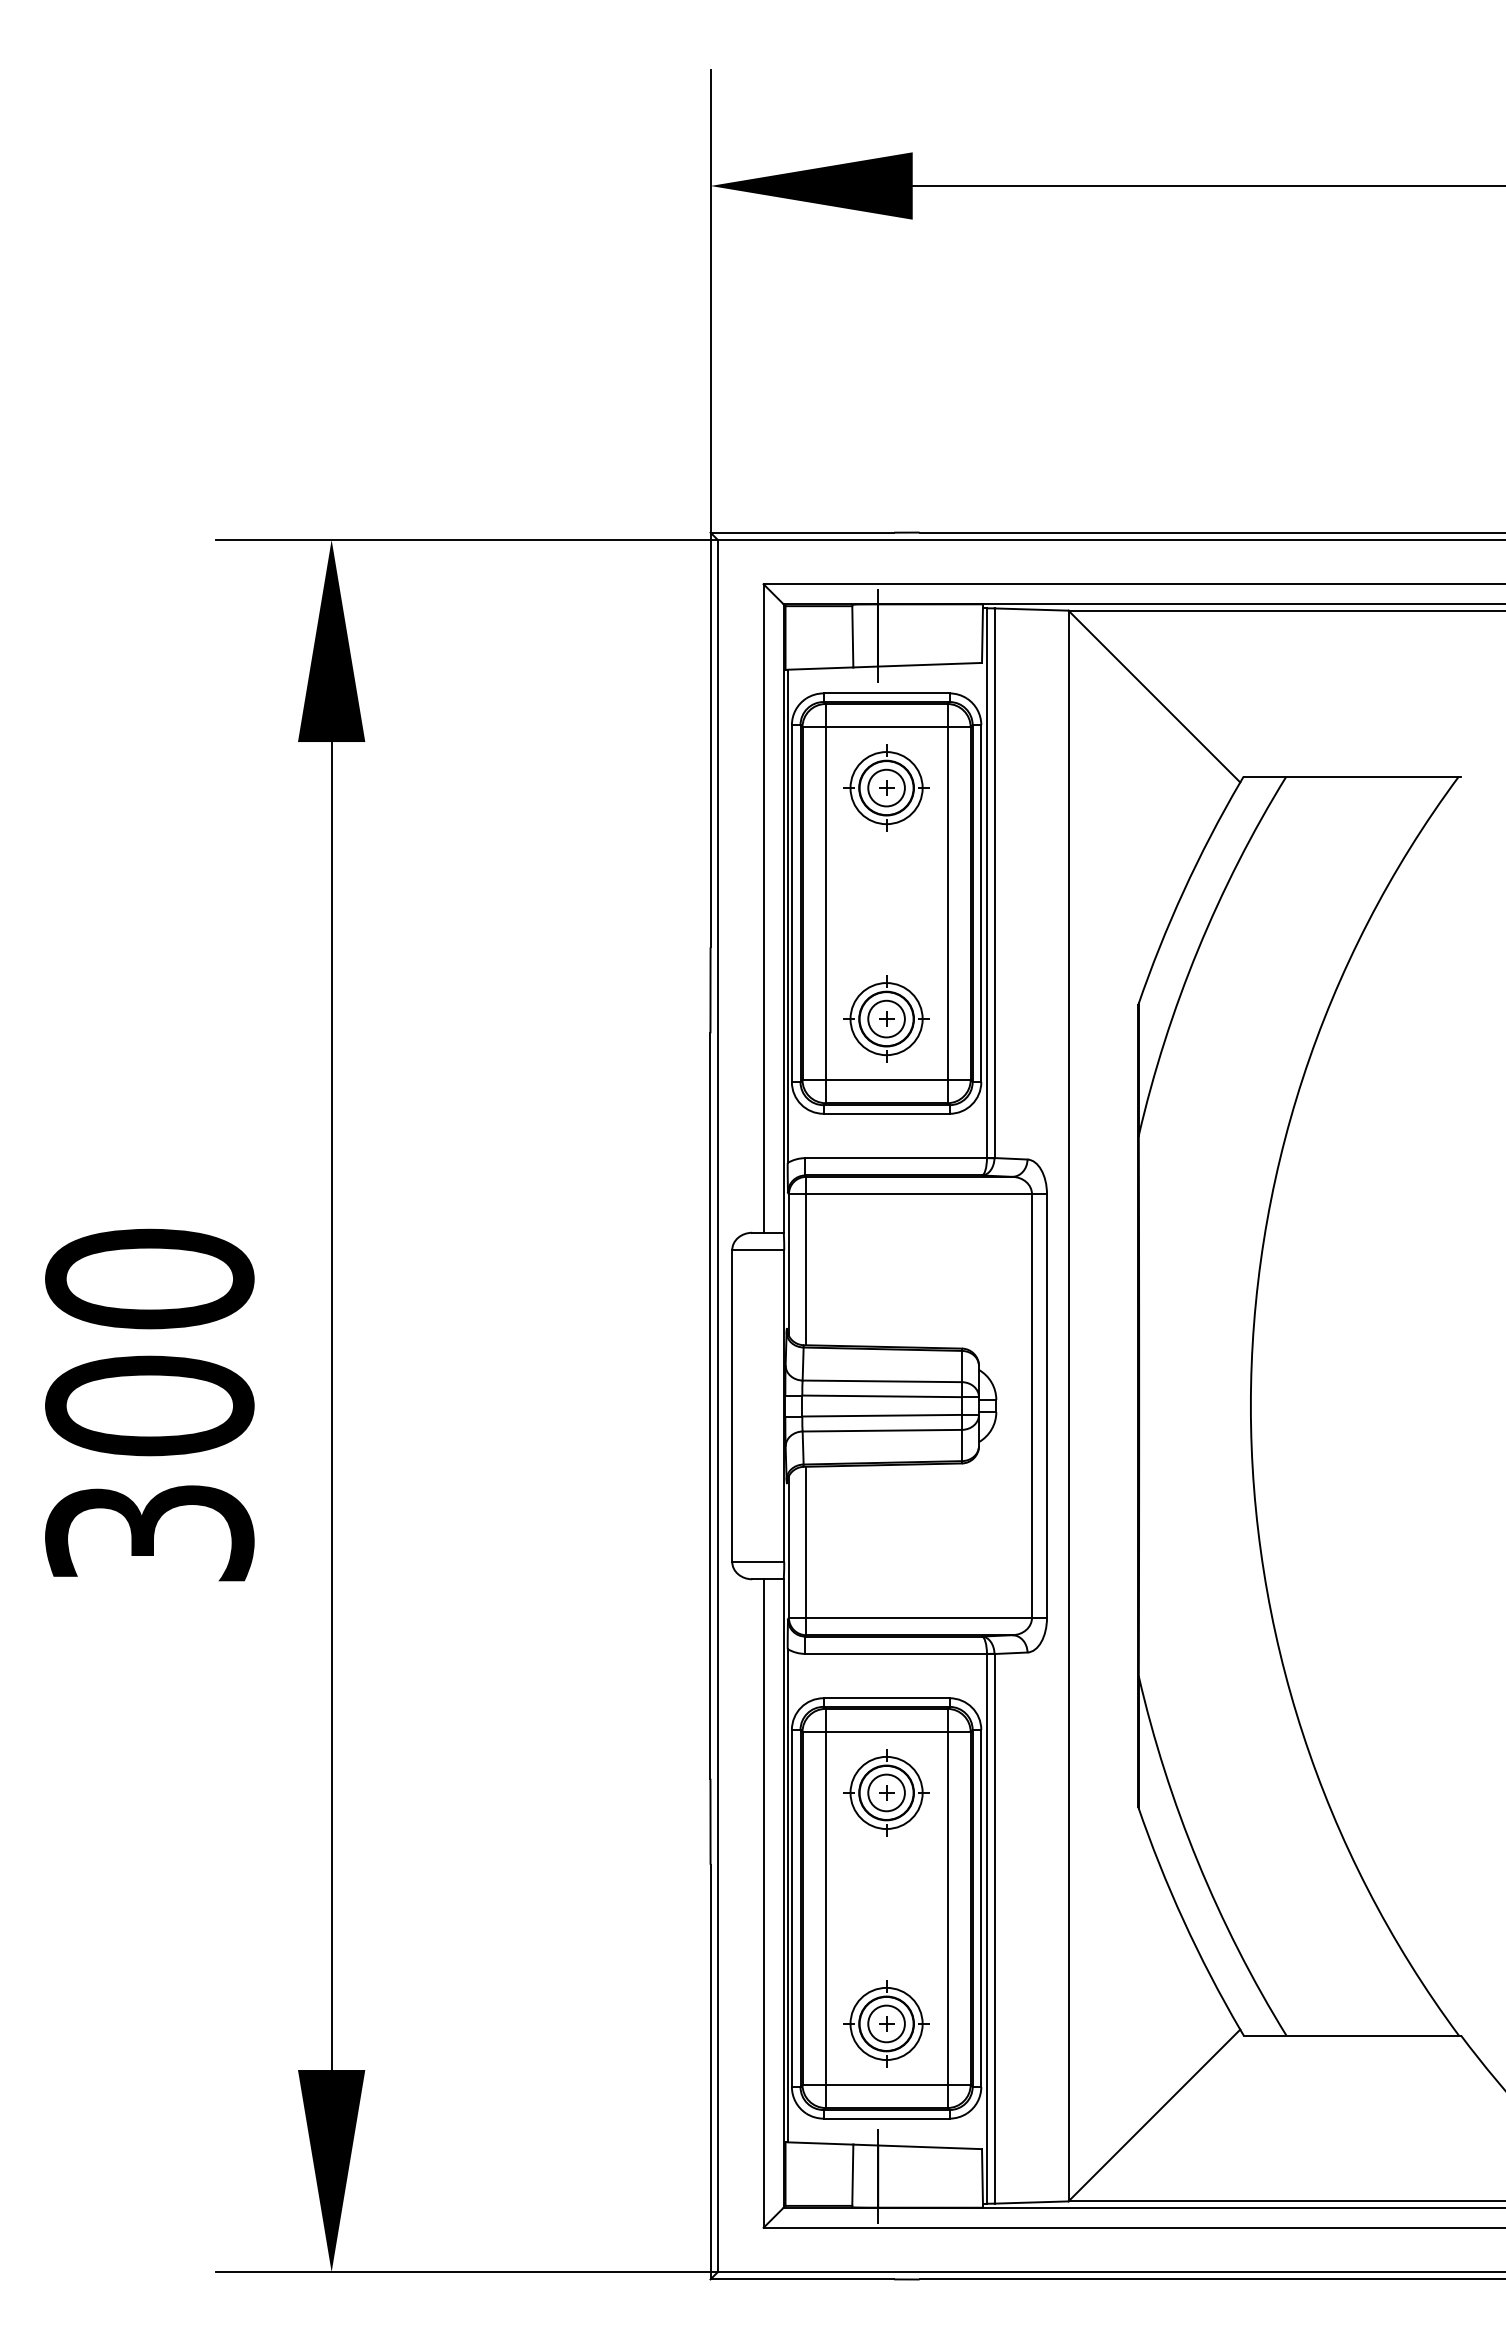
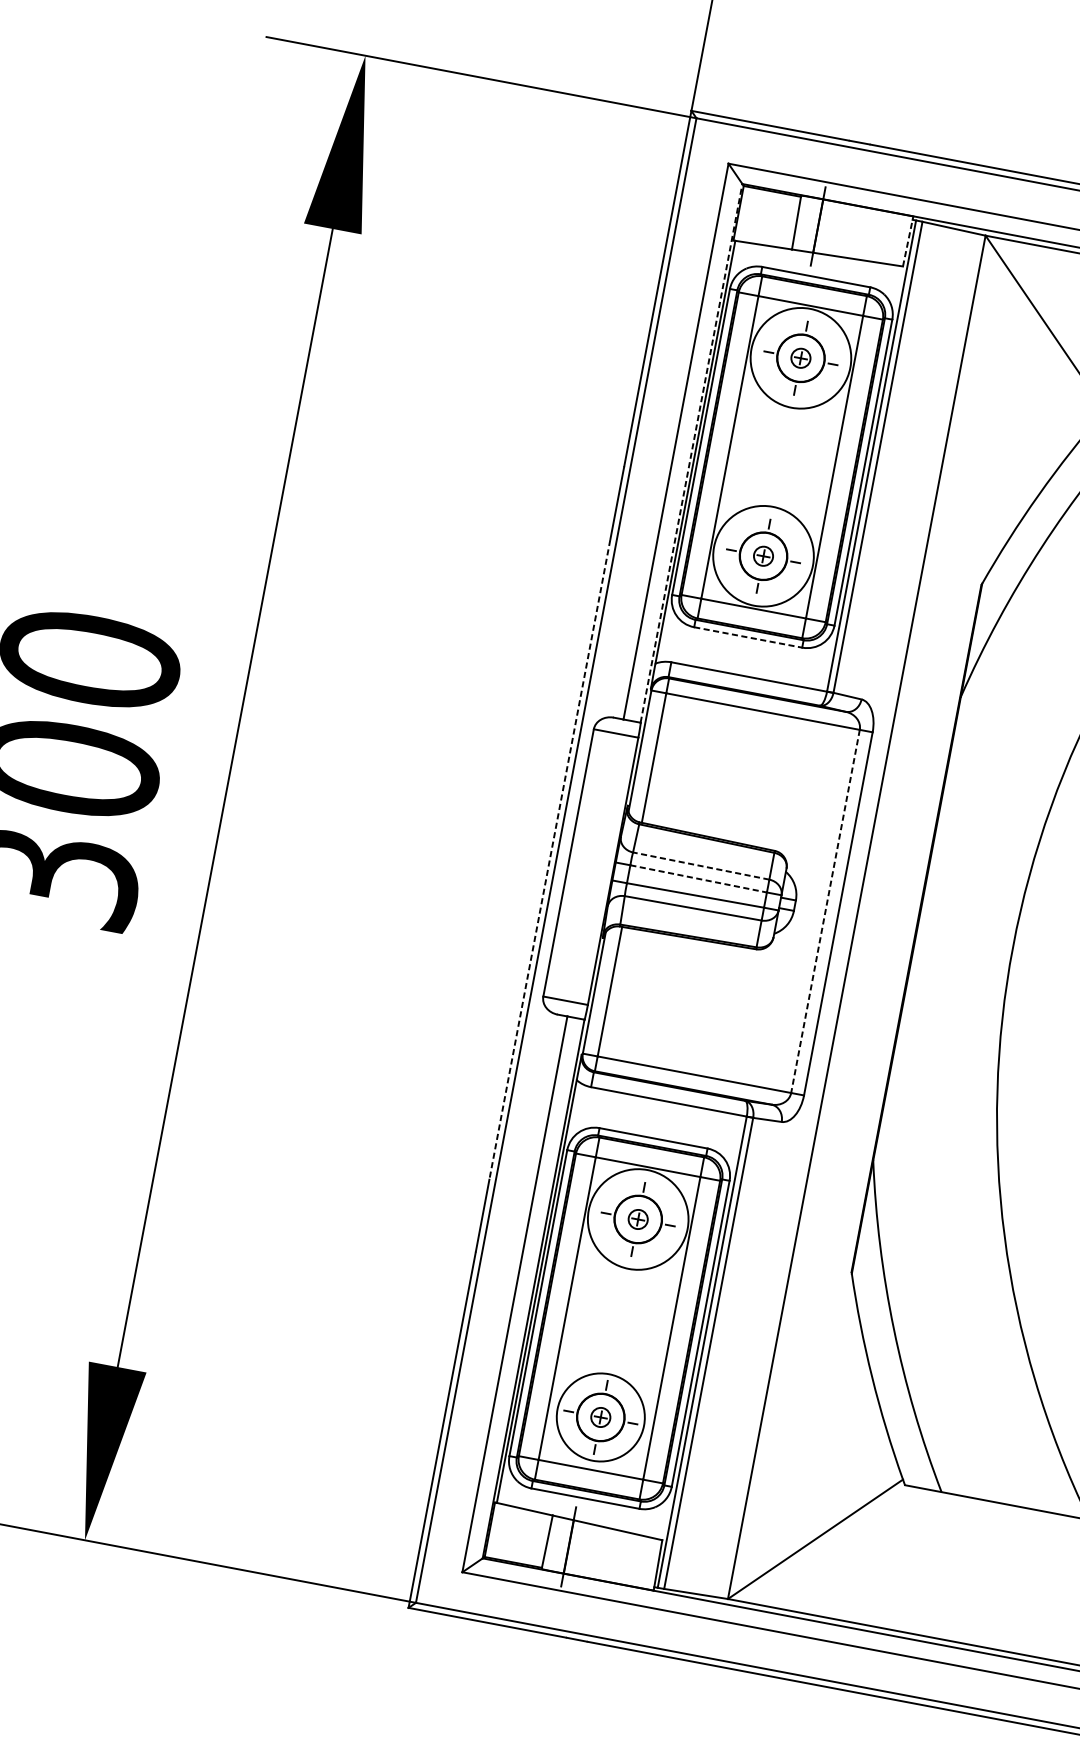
line: (982, 633) -> (908, 241), solid -> dashed
circle: (886, 787) -> (800, 357), size x0.6
circle: (886, 788) -> (800, 358), size x1.6
line: (783, 918) -> (691, 453), solid -> dashed
circle: (886, 1018) -> (763, 555), size x0.6
circle: (886, 1019) -> (763, 556), size x1.6
line: (887, 1113) -> (749, 637), solid -> dashed
line: (882, 1381) -> (701, 866), solid -> dashed
line: (882, 1396) -> (698, 879), solid -> dashed
line: (710, 1406) -> (549, 859), solid -> dashed
line: (1032, 1406) -> (825, 911), solid -> dashed
circle: (886, 1792) -> (638, 1219), size x0.6
circle: (886, 1792) -> (638, 1219), size x1.6
circle: (886, 2023) -> (600, 1417), size x0.6
circle: (886, 2023) -> (600, 1417), size x1.4

